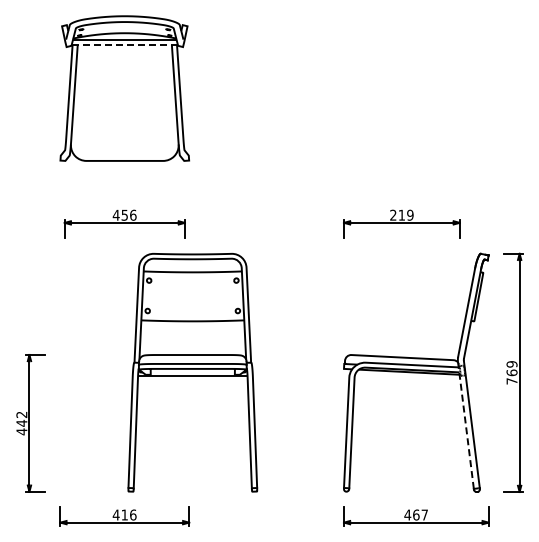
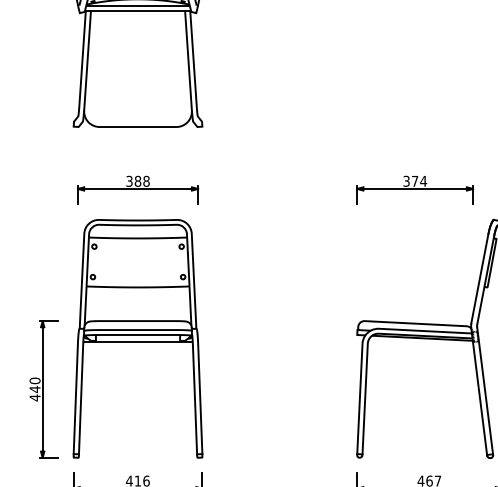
line: (124, 45) -> (137, 11), dashed -> solid
text: (124, 214) -> (137, 180), 456 -> 388
text: (401, 214) -> (414, 180), 219 -> 374
part: (192, 372) -> (137, 338), moved
text: (21, 414) -> (34, 380), 442 -> 440
line: (465, 425) -> (478, 391), dashed -> solid

